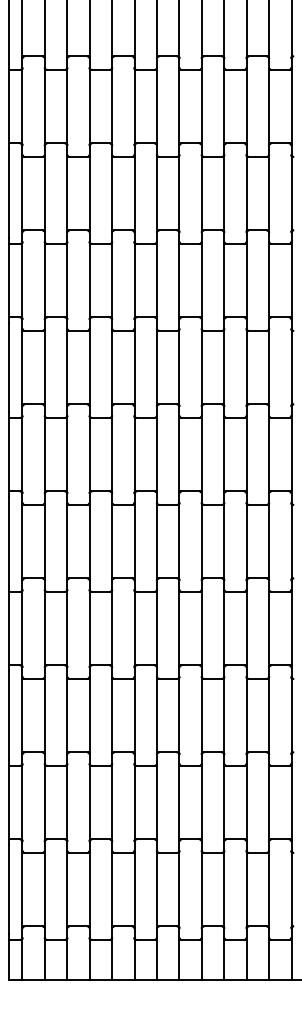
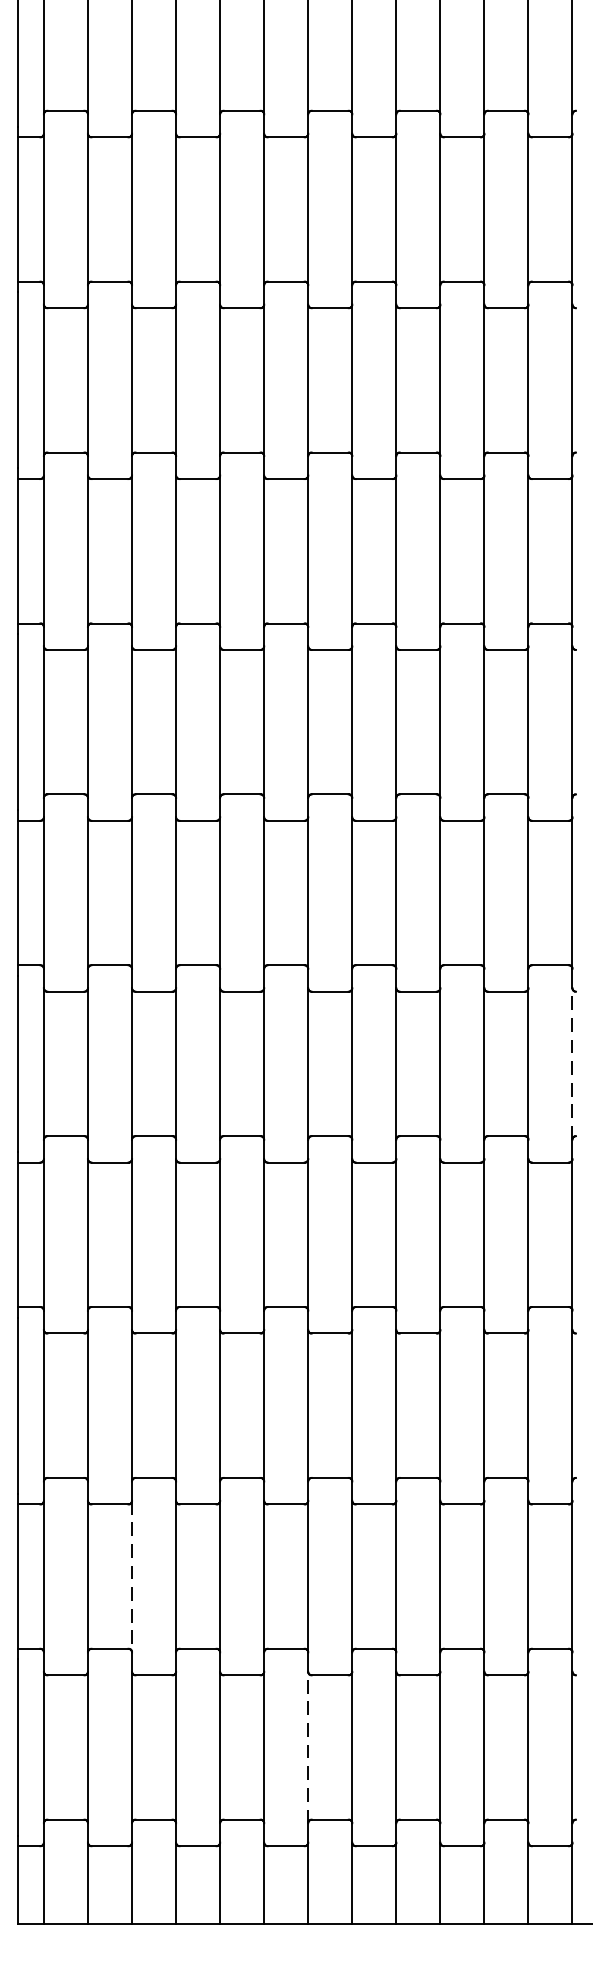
line: (291, 541) -> (572, 1063), solid -> dashed
line: (67, 802) -> (132, 1576), solid -> dashed
line: (156, 889) -> (307, 1747), solid -> dashed

